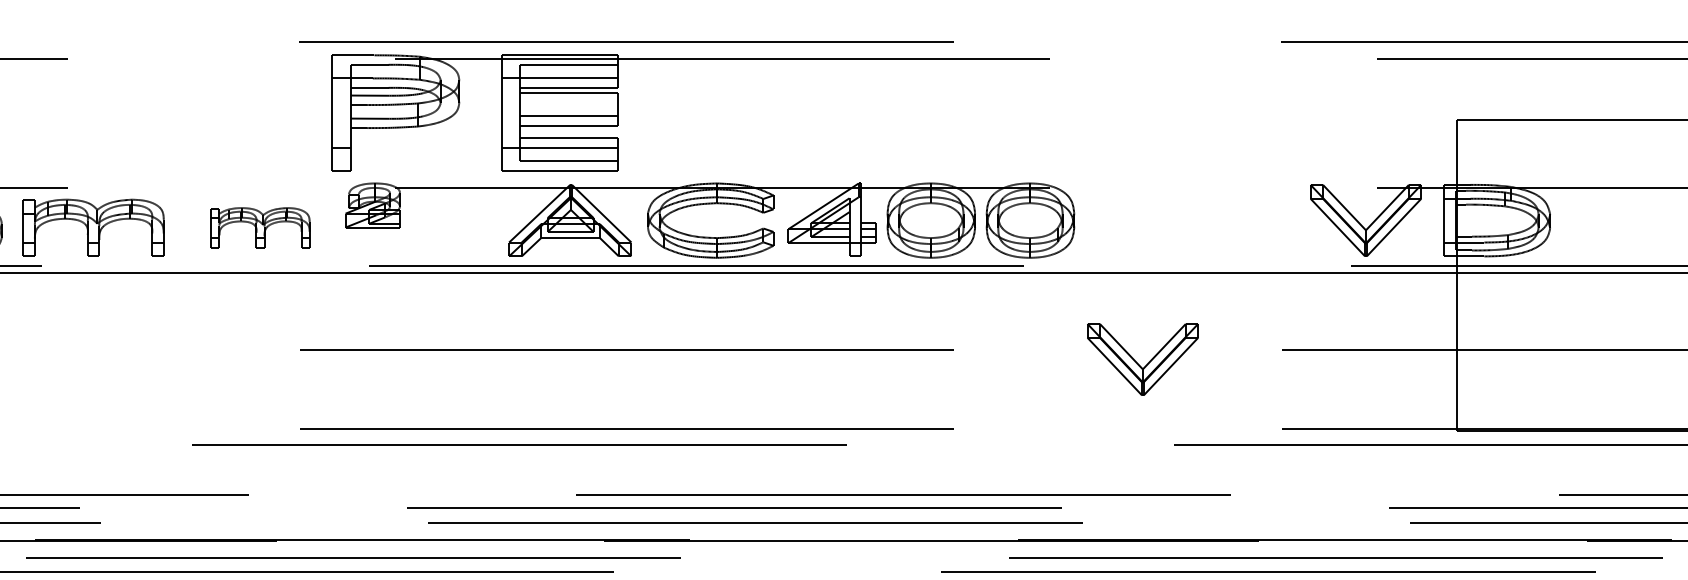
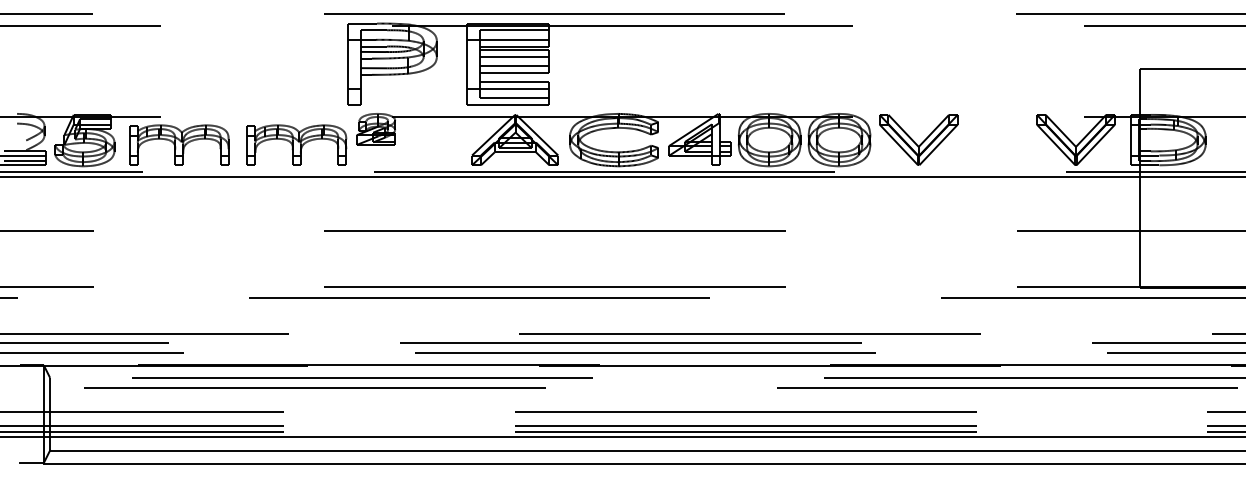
line: (567, 102) -> (513, 56), added
part: (260, 226) -> (296, 144), size x1.43
part: (1142, 358) -> (918, 139), moved

